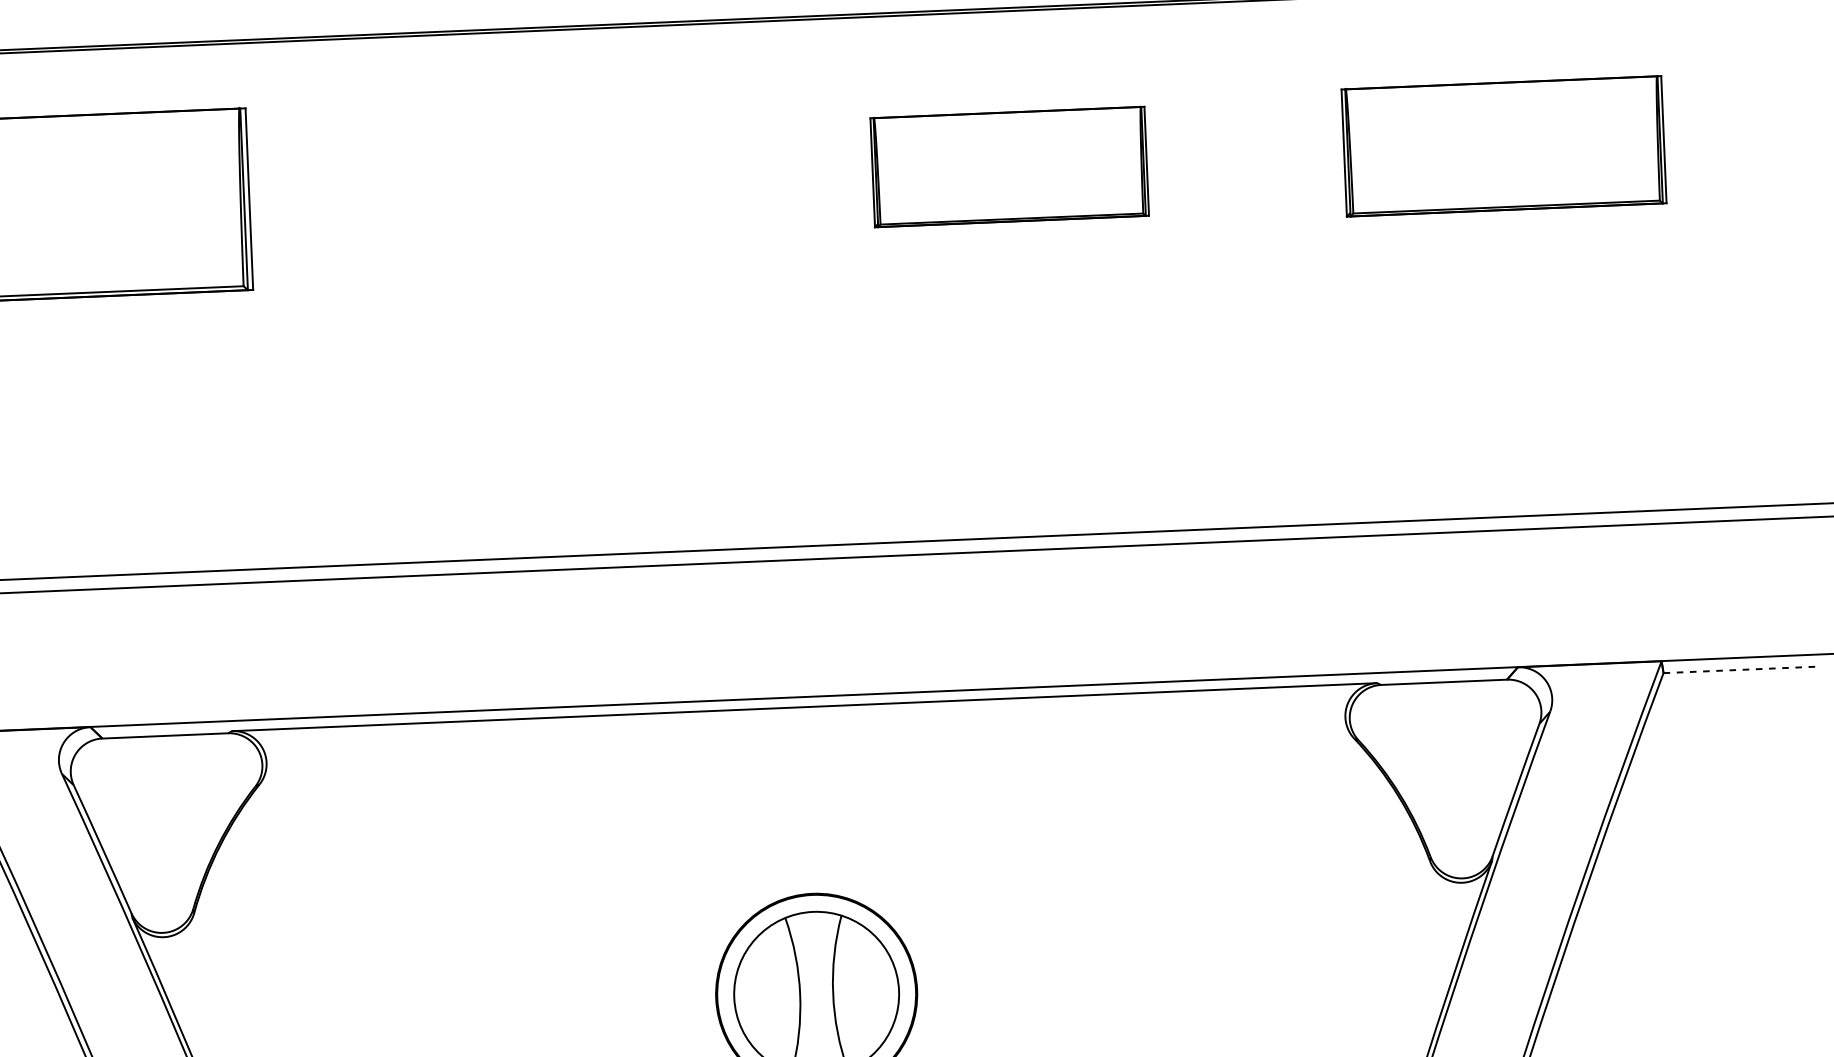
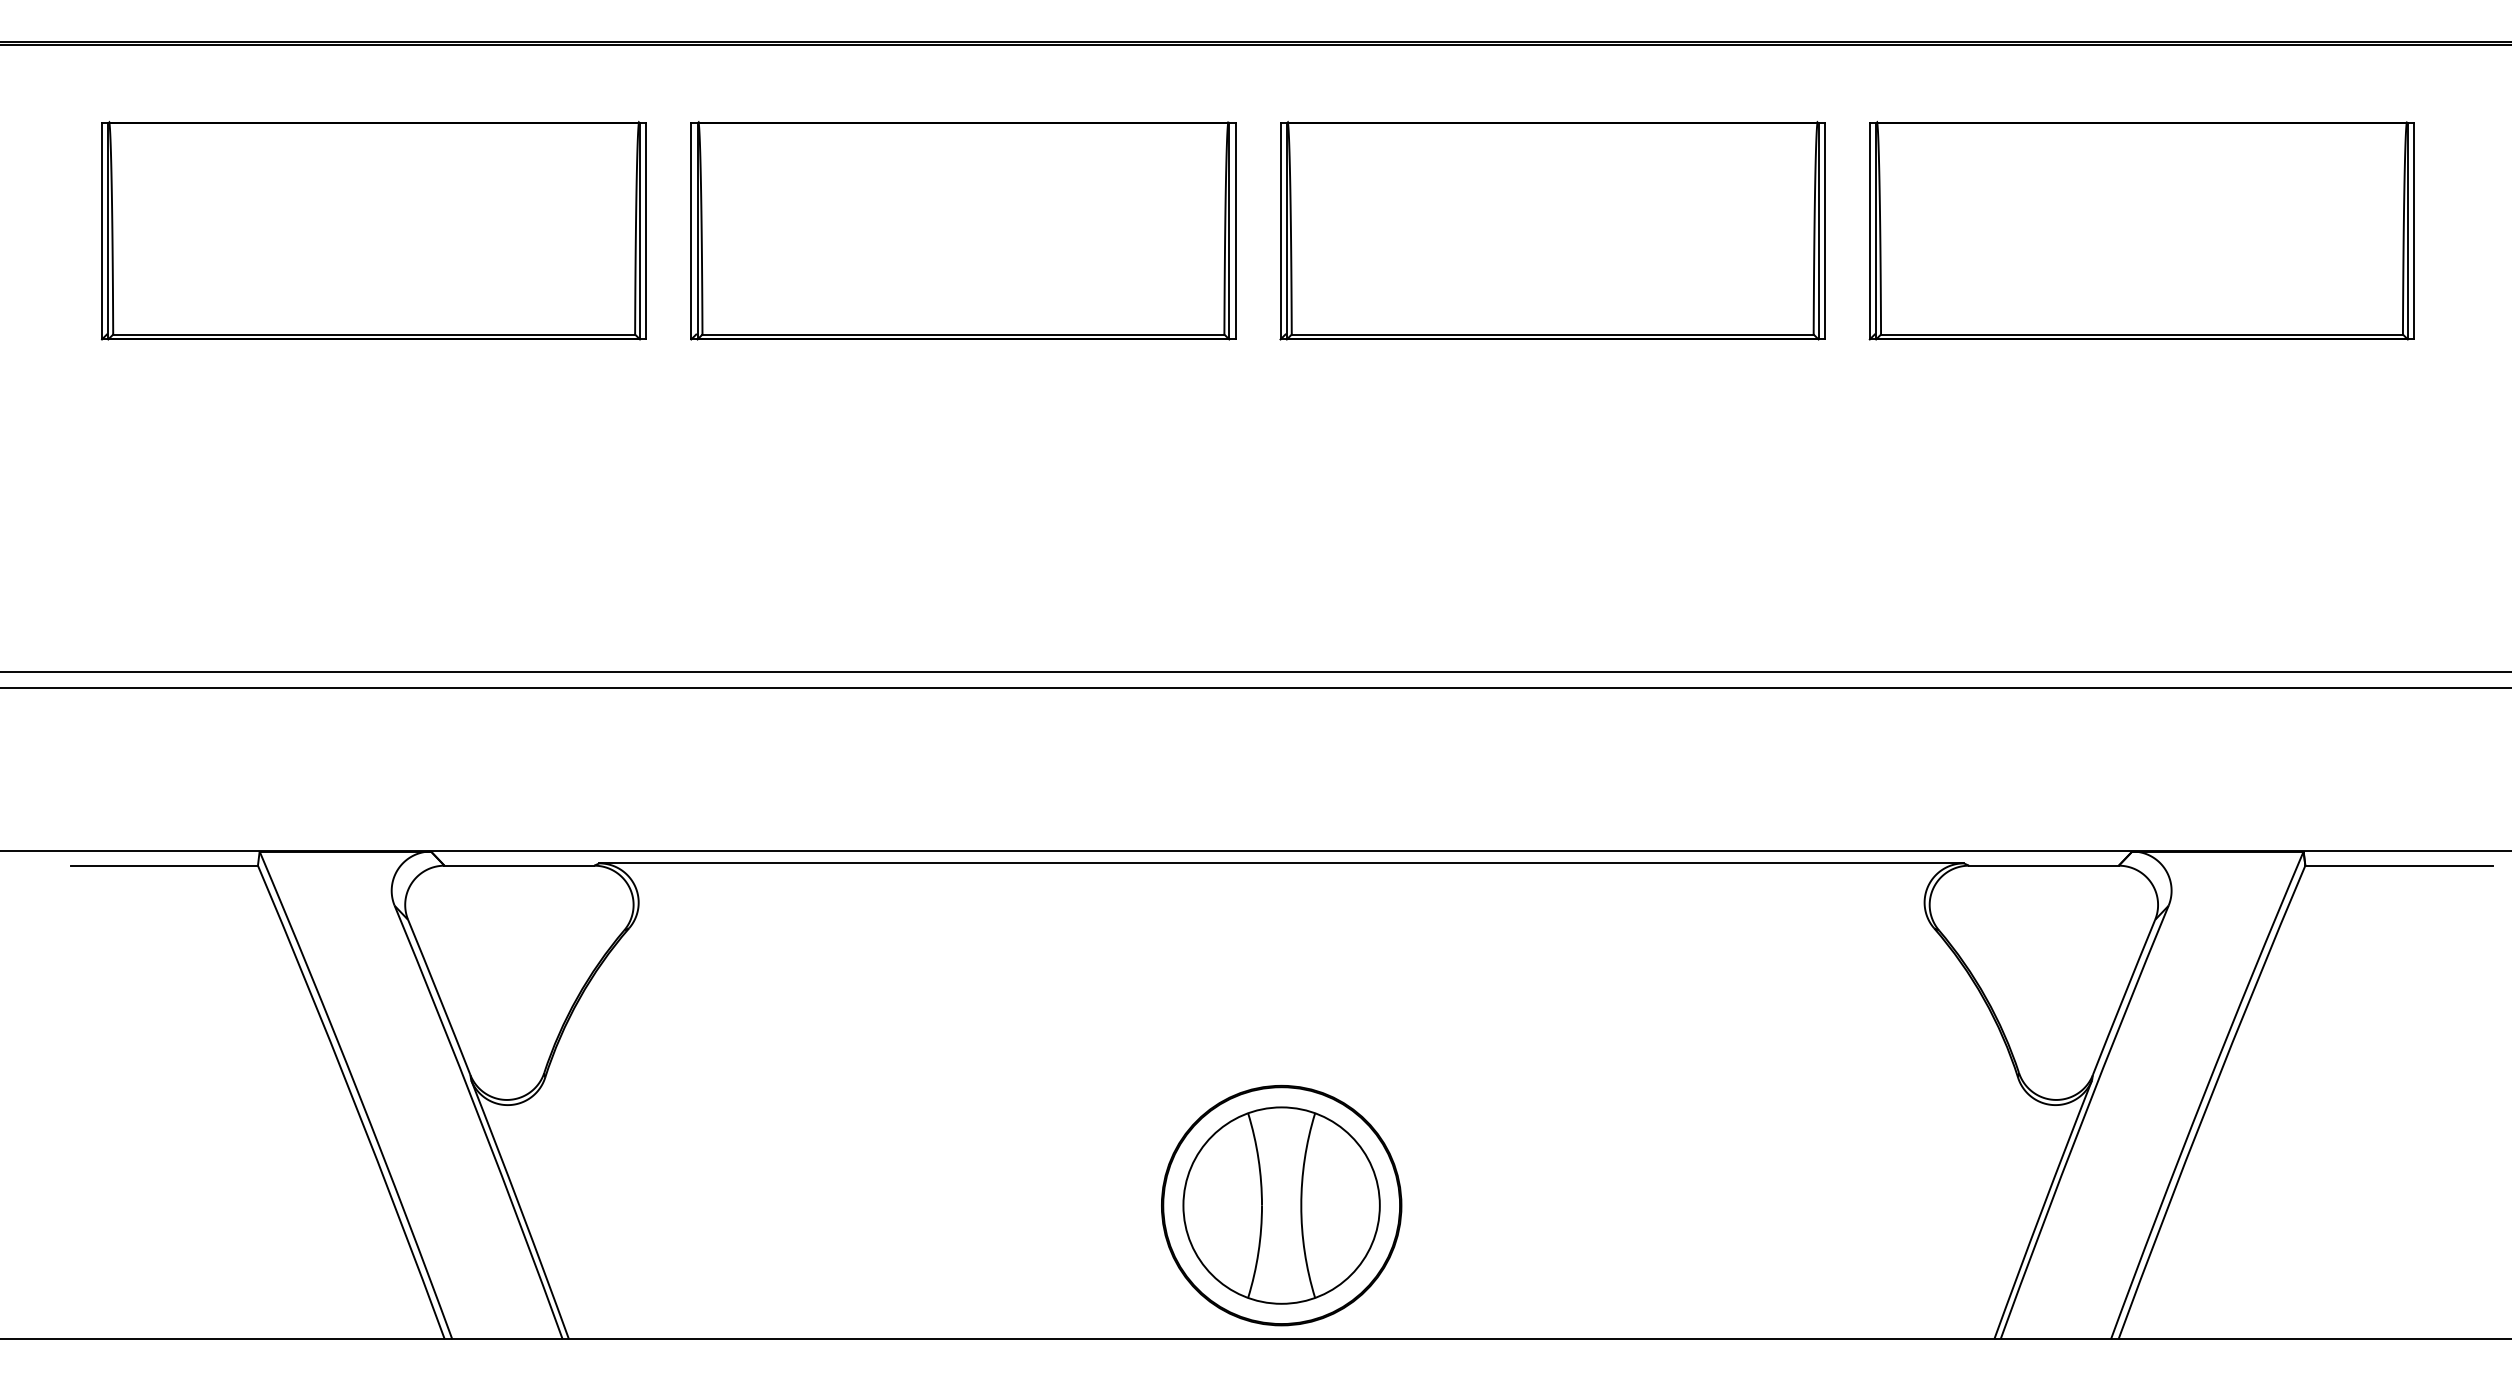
part: (1503, 145) -> (2141, 230), size x1.43
part: (1009, 166) -> (1552, 230), size x1.67
part: (515, 187) -> (963, 230), added
line: (1741, 669) -> (2398, 865), dashed -> solid

